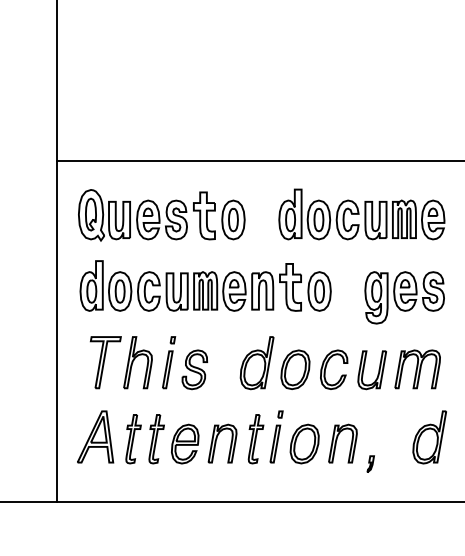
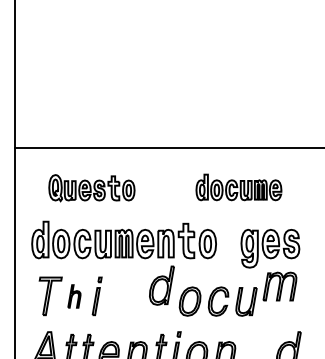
part: (361, 214) -> (238, 187), size x0.7
part: (161, 215) -> (91, 188), size x0.7
part: (137, 362) -> (74, 296), size x0.6
part: (256, 363) -> (161, 285), moved
part: (194, 369) -> (115, 301), removed
part: (417, 369) -> (279, 286), moved

